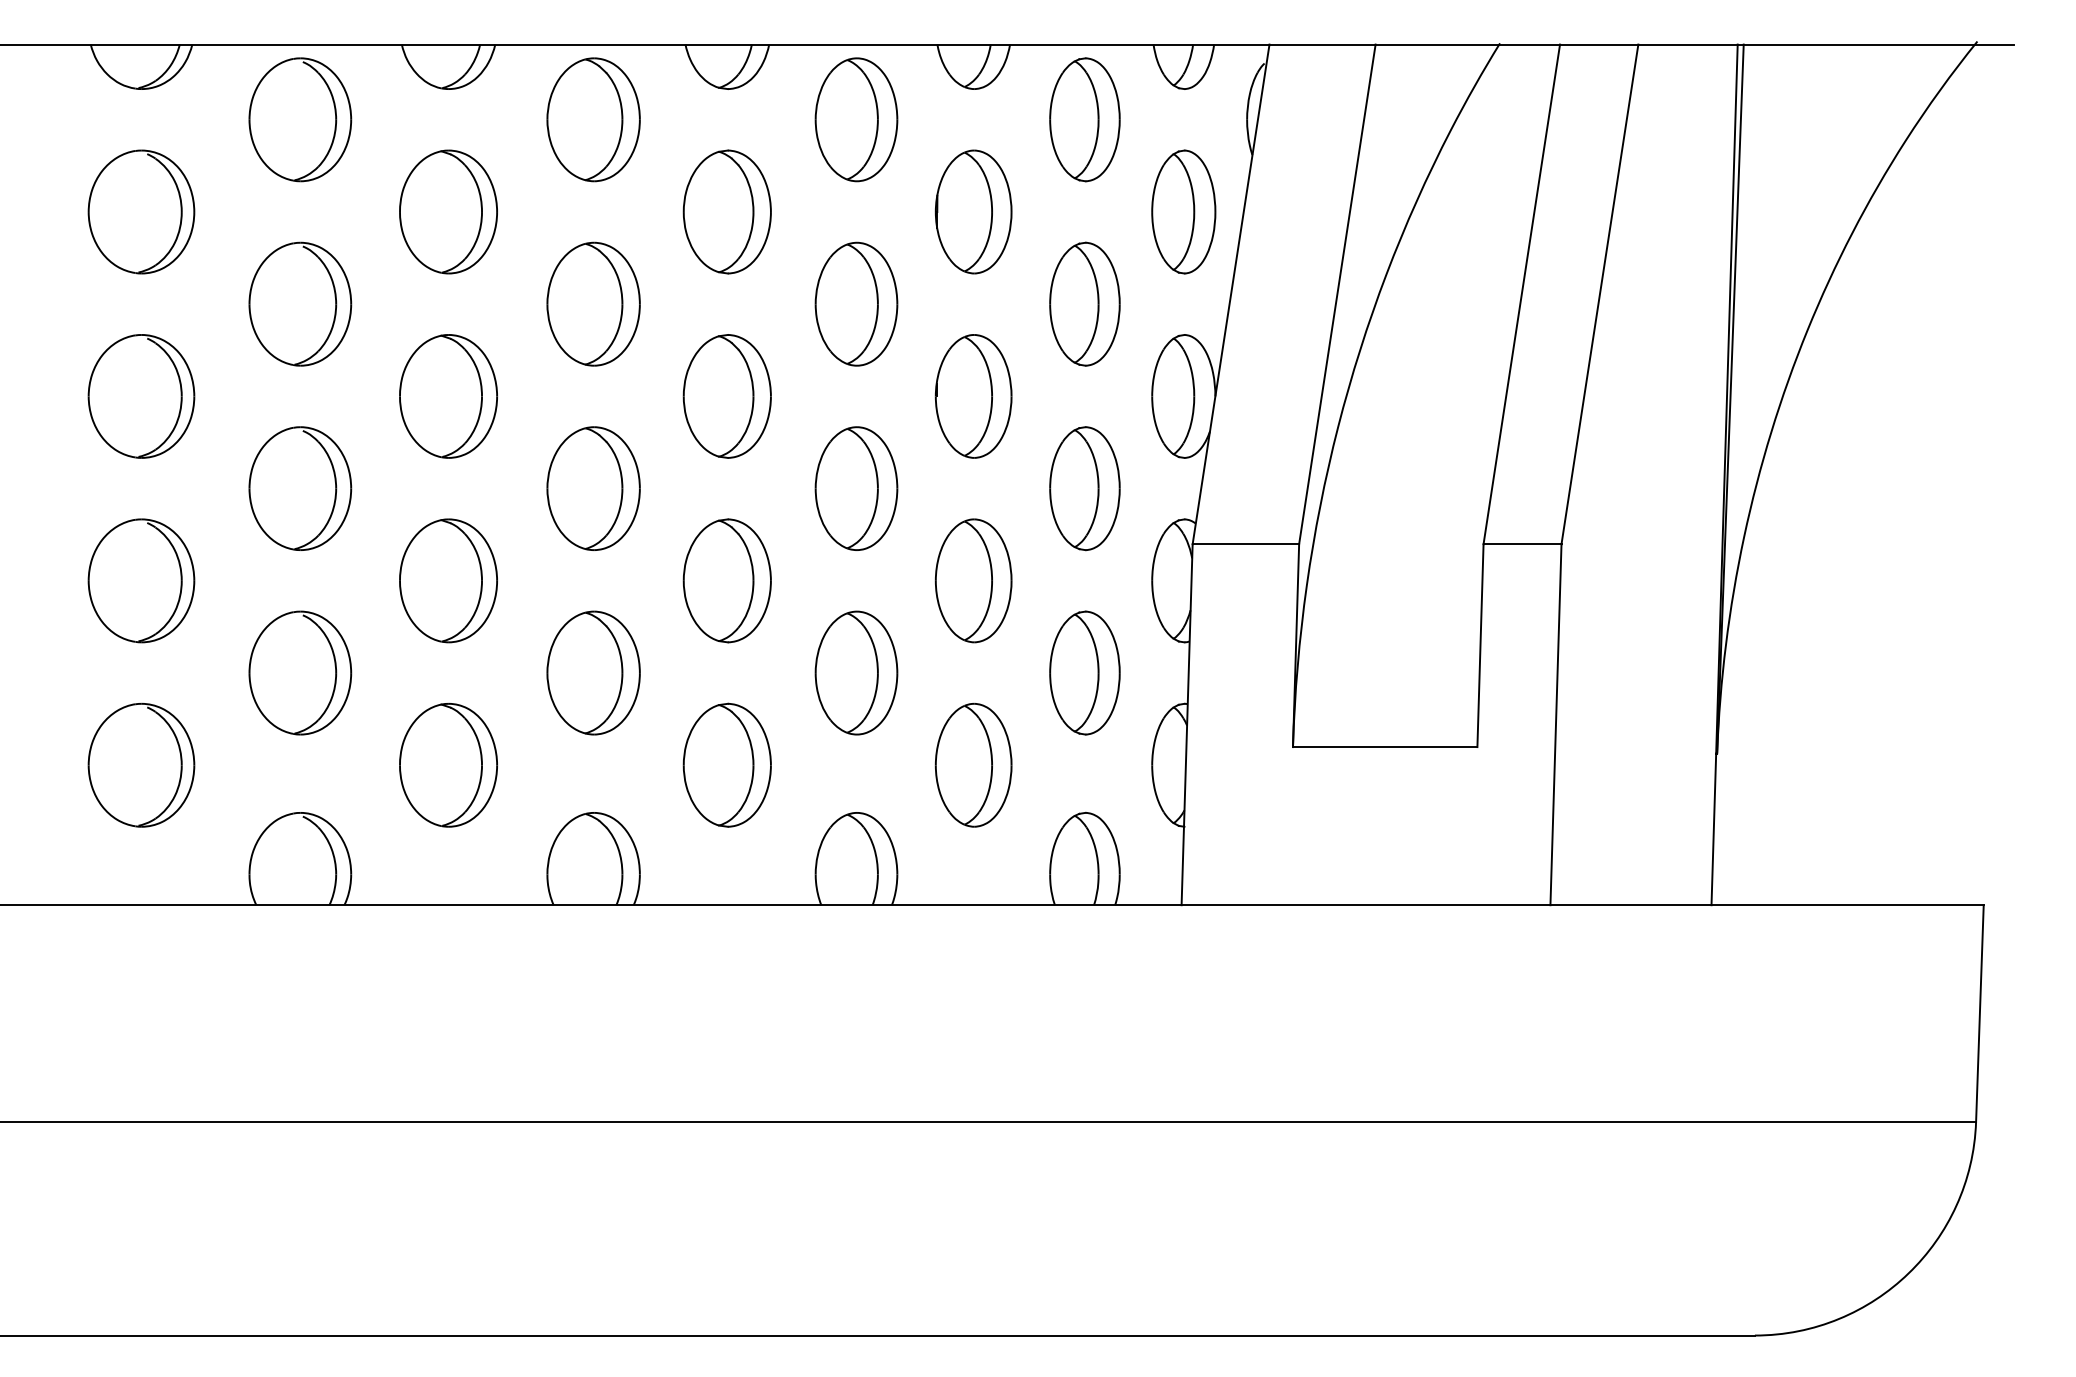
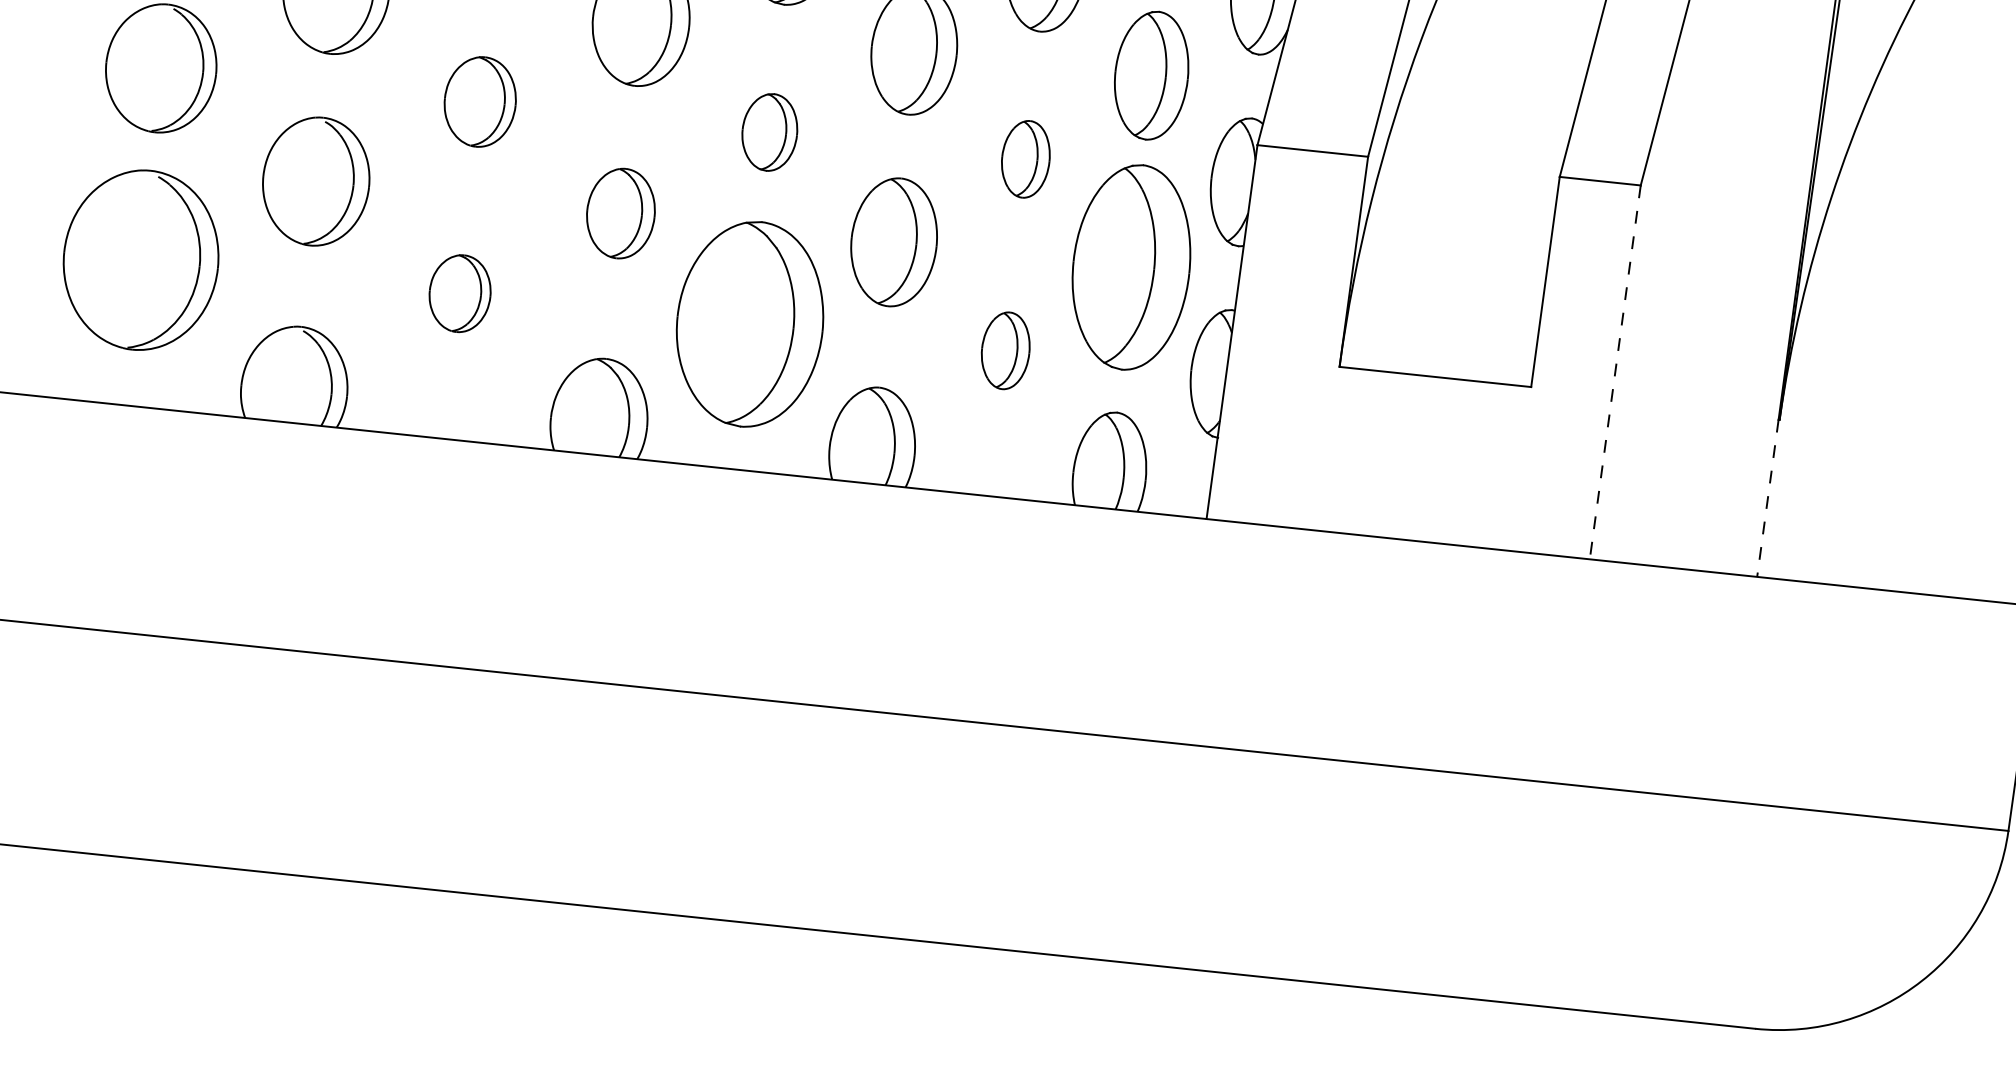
part: (448, 580) -> (480, 101), size x0.7
part: (726, 580) -> (769, 131), size x0.6
part: (973, 580) -> (1025, 158), size x0.6
part: (593, 672) -> (620, 213), size x0.7
part: (1084, 672) -> (1131, 266), size x1.6
line: (1555, 724) -> (1614, 372), solid -> dashed
part: (141, 764) -> (141, 259), size x1.4
part: (726, 764) -> (749, 323), size x1.6
part: (973, 764) -> (1005, 350), size x0.6
part: (448, 765) -> (460, 293), size x0.6
line: (1713, 829) -> (1767, 498), solid -> dashed

